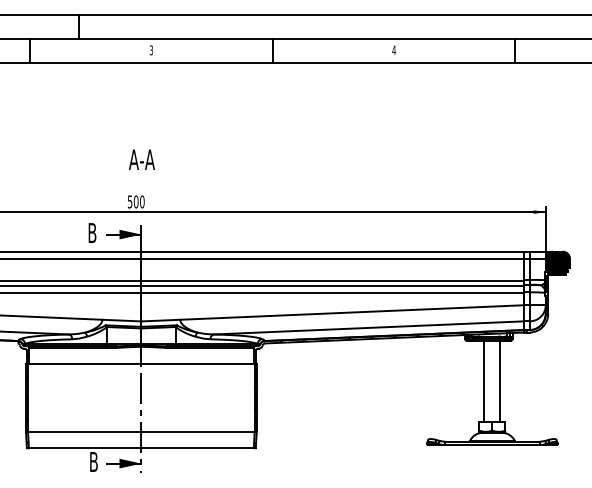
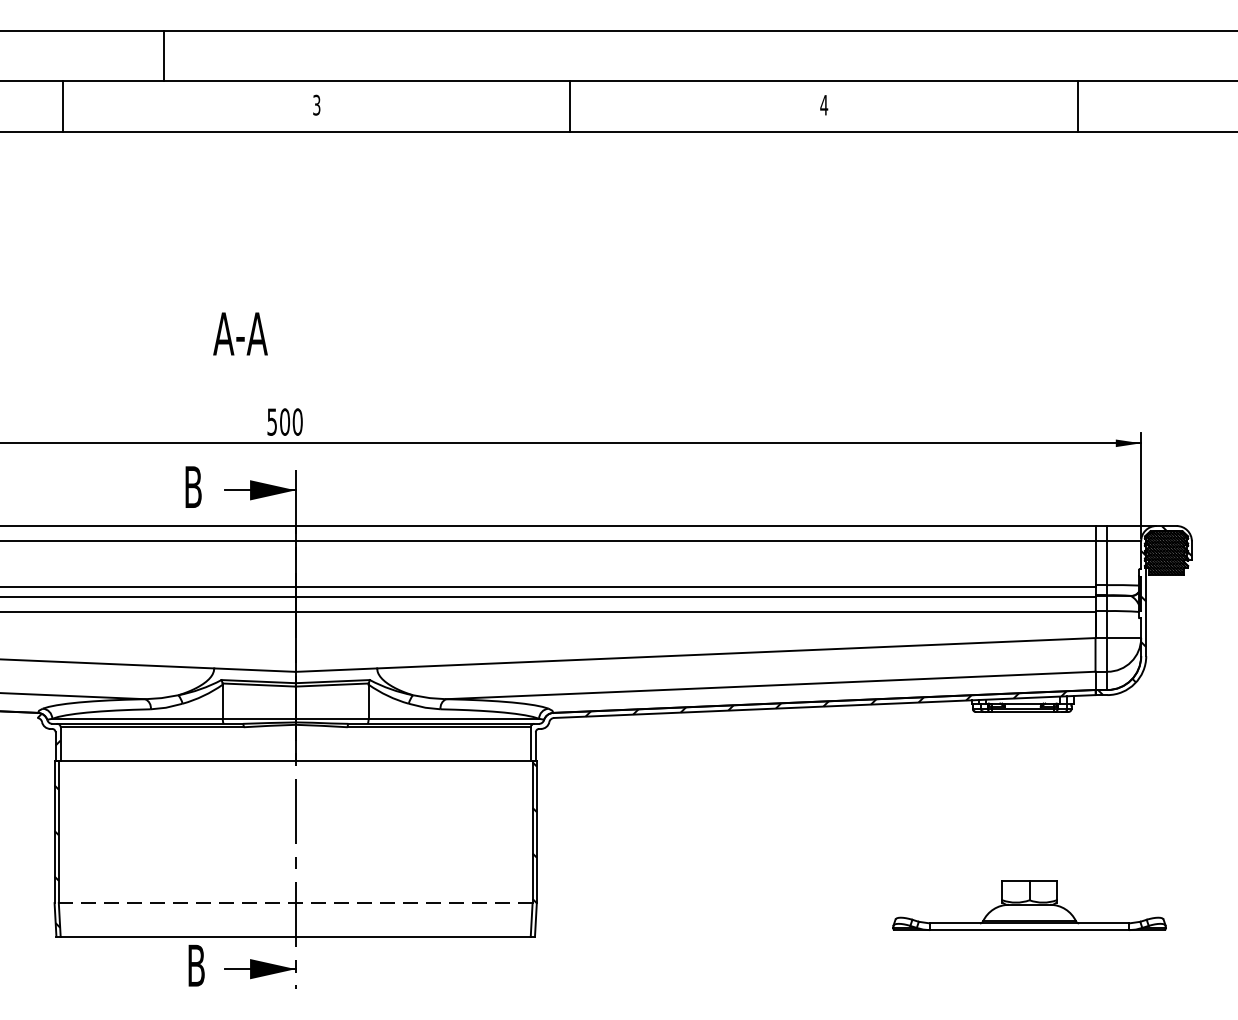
text: (141, 159) -> (239, 333), moved
line: (484, 380) -> (1013, 795), removed
line: (500, 380) -> (1046, 795), removed
line: (140, 431) -> (293, 901), solid -> dashed

